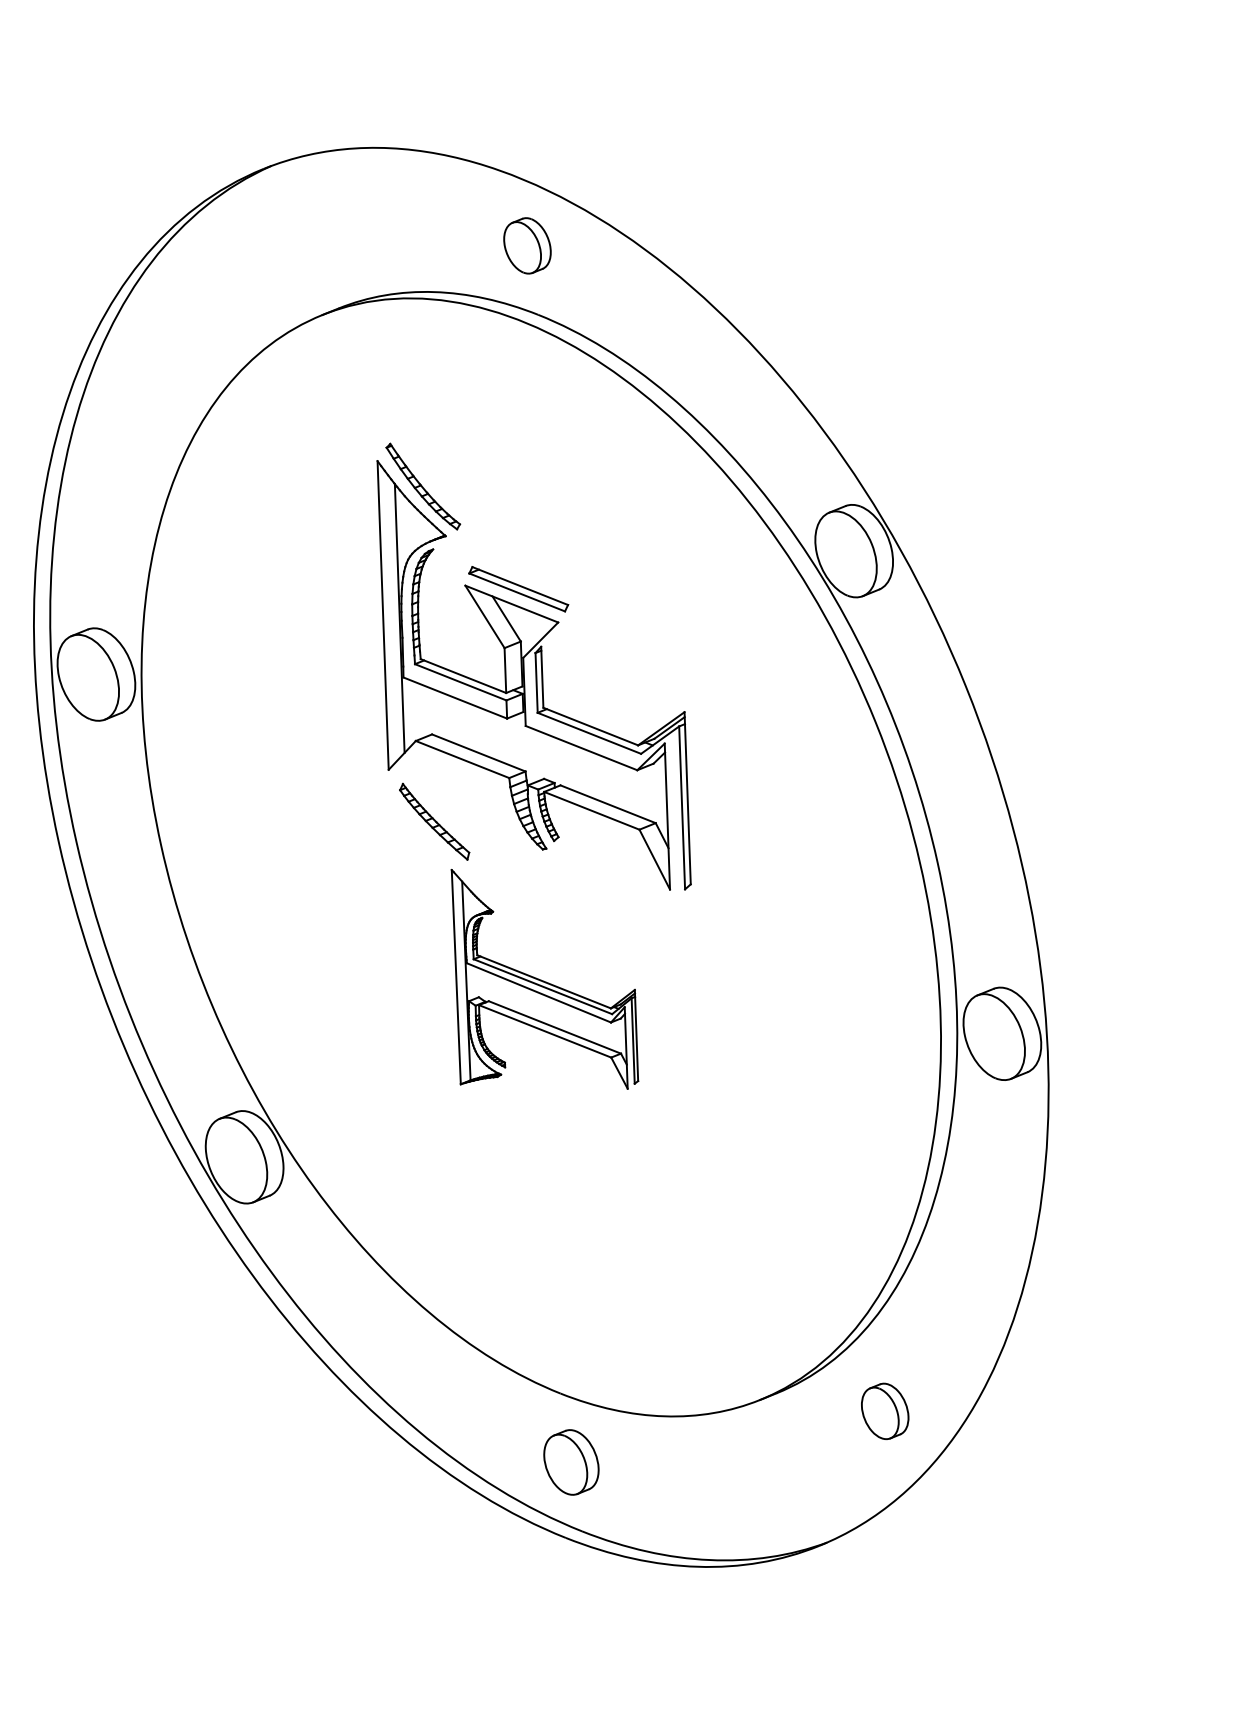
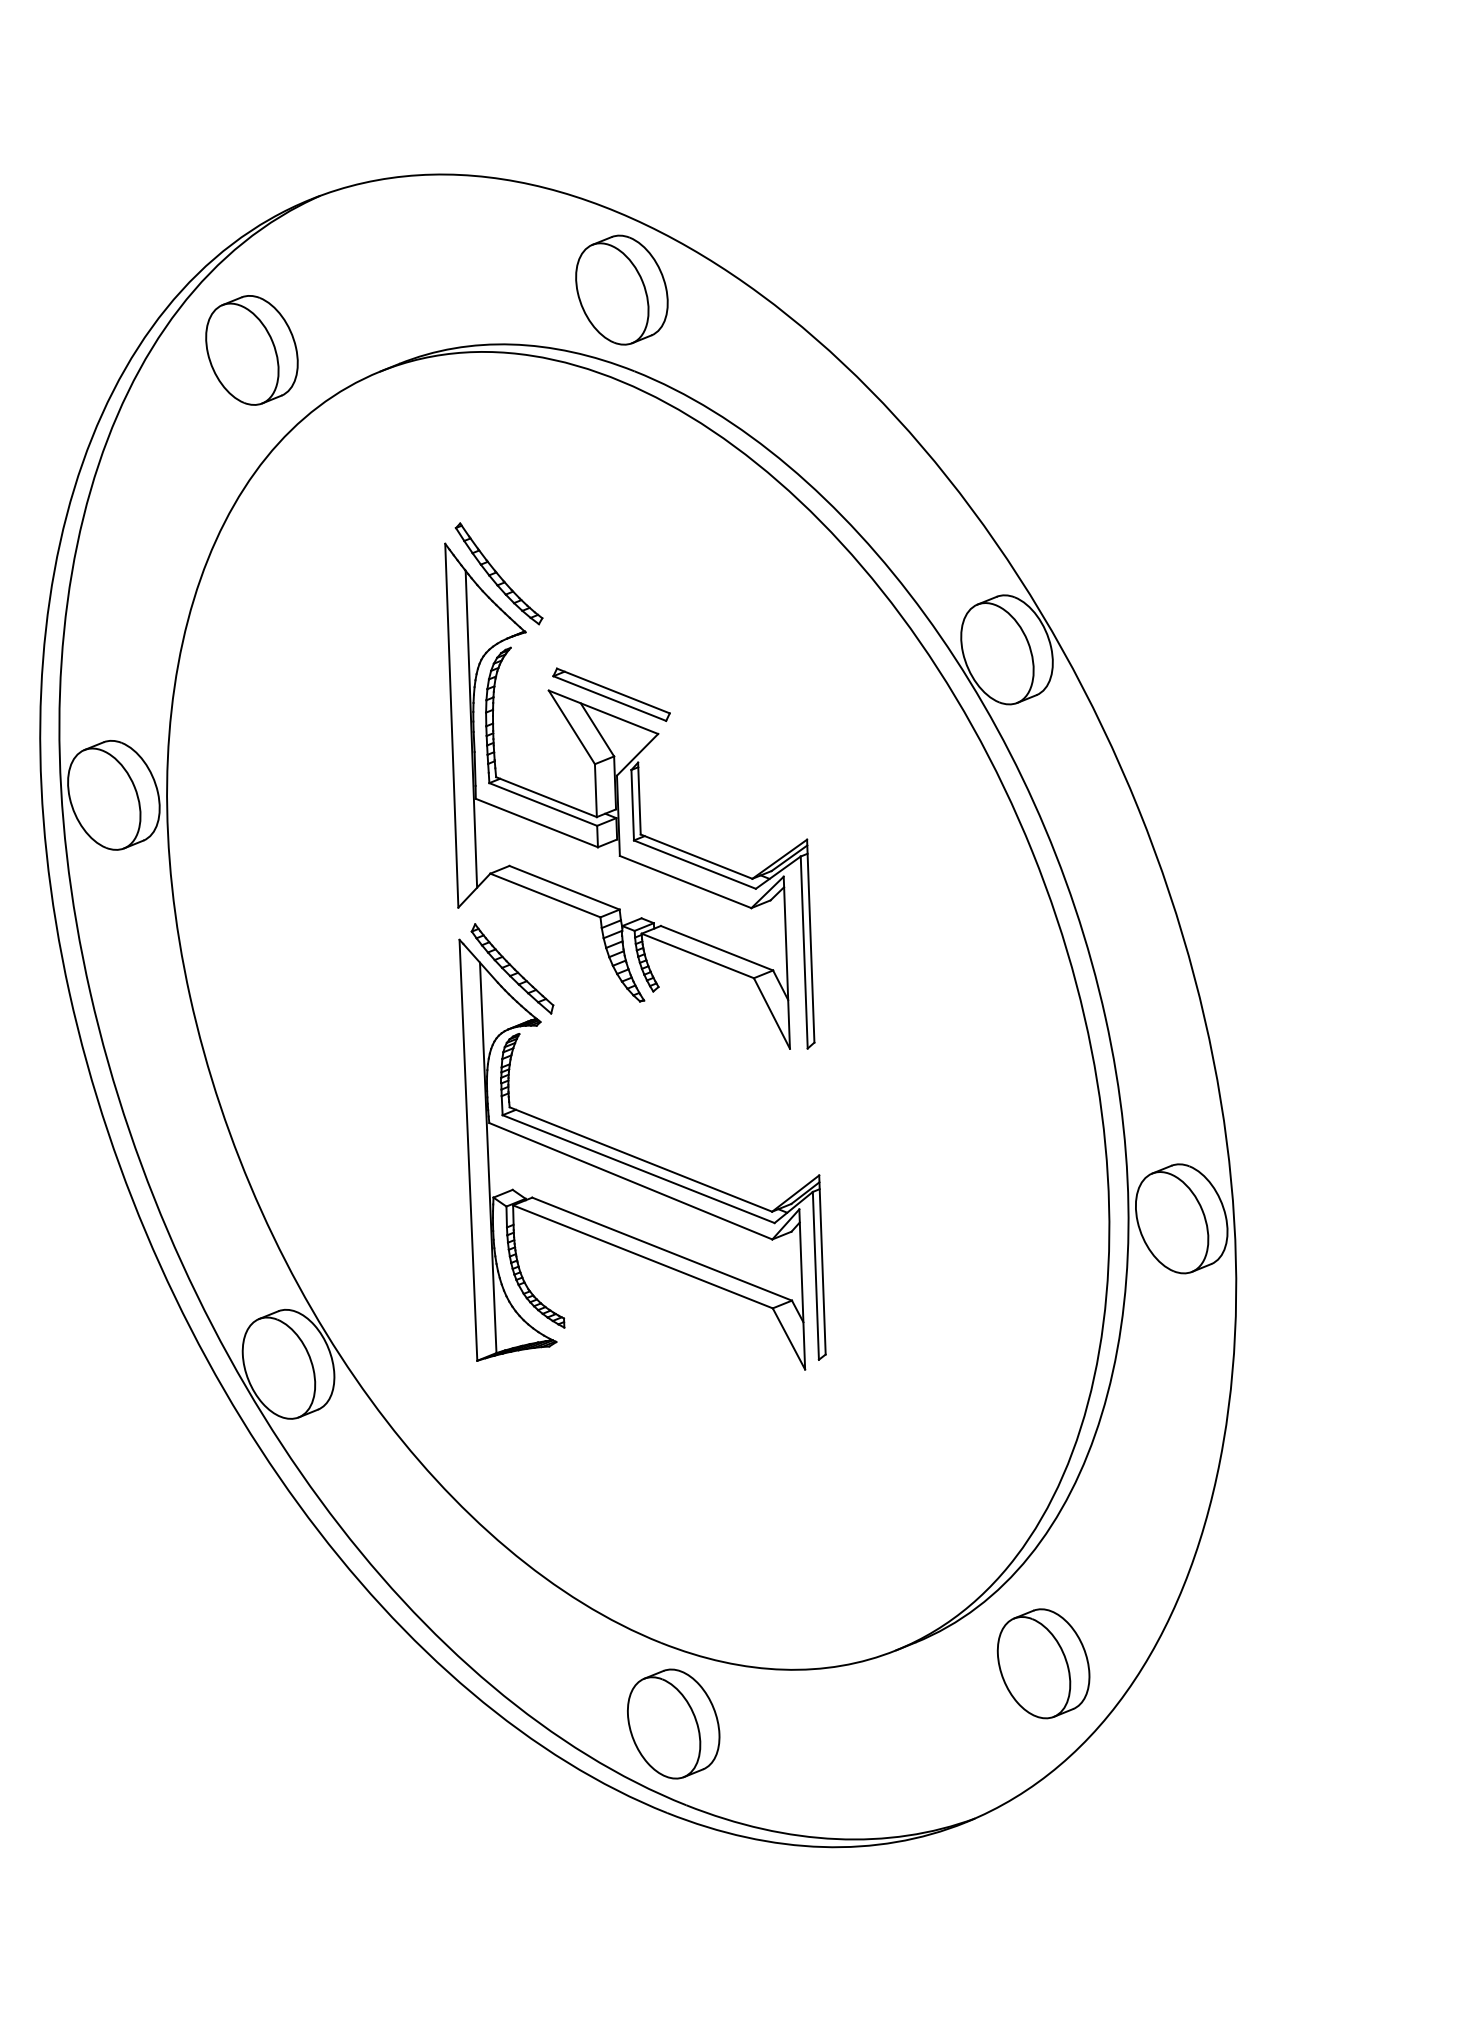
part: (527, 245) -> (621, 289), size x1.67
part: (213, 297) -> (251, 350), added
part: (544, 979) -> (642, 1154), size x1.67
part: (885, 1411) -> (1043, 1663), size x1.67
part: (571, 1462) -> (673, 1723), size x1.43

